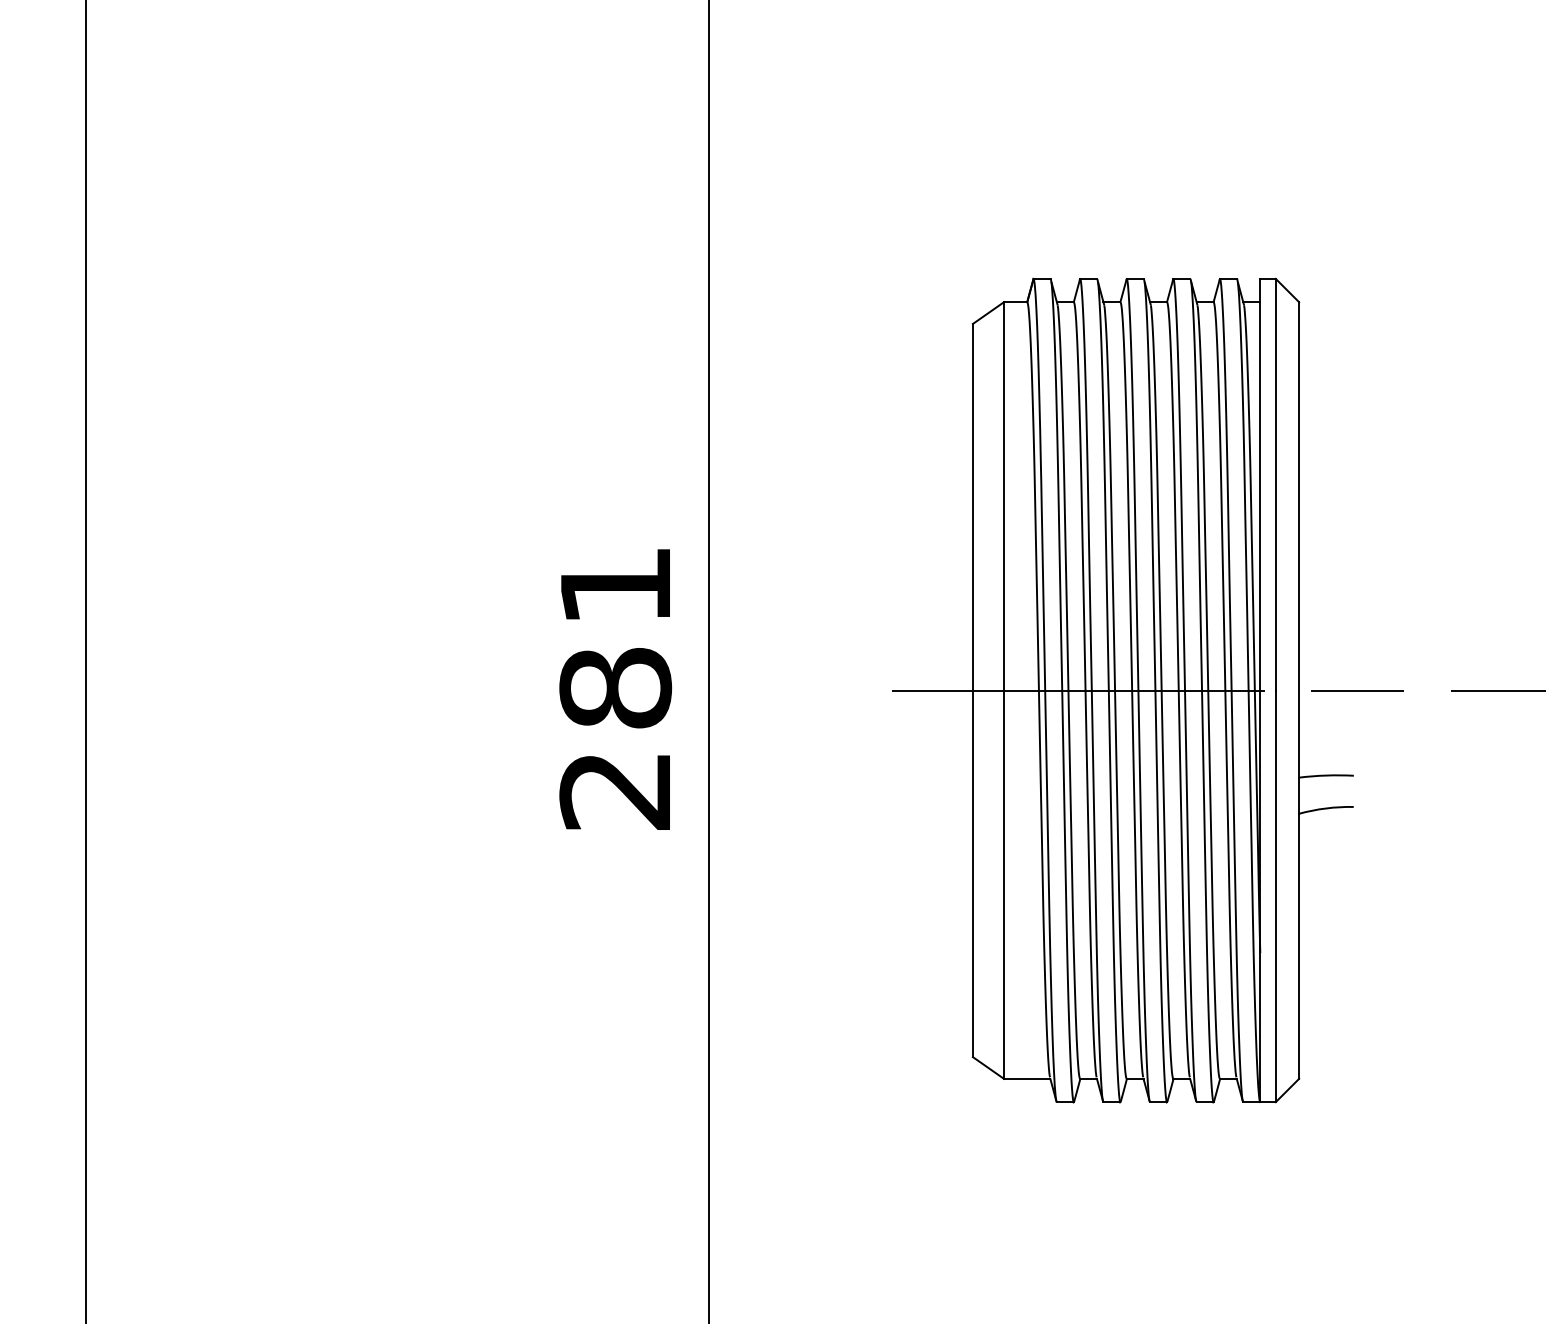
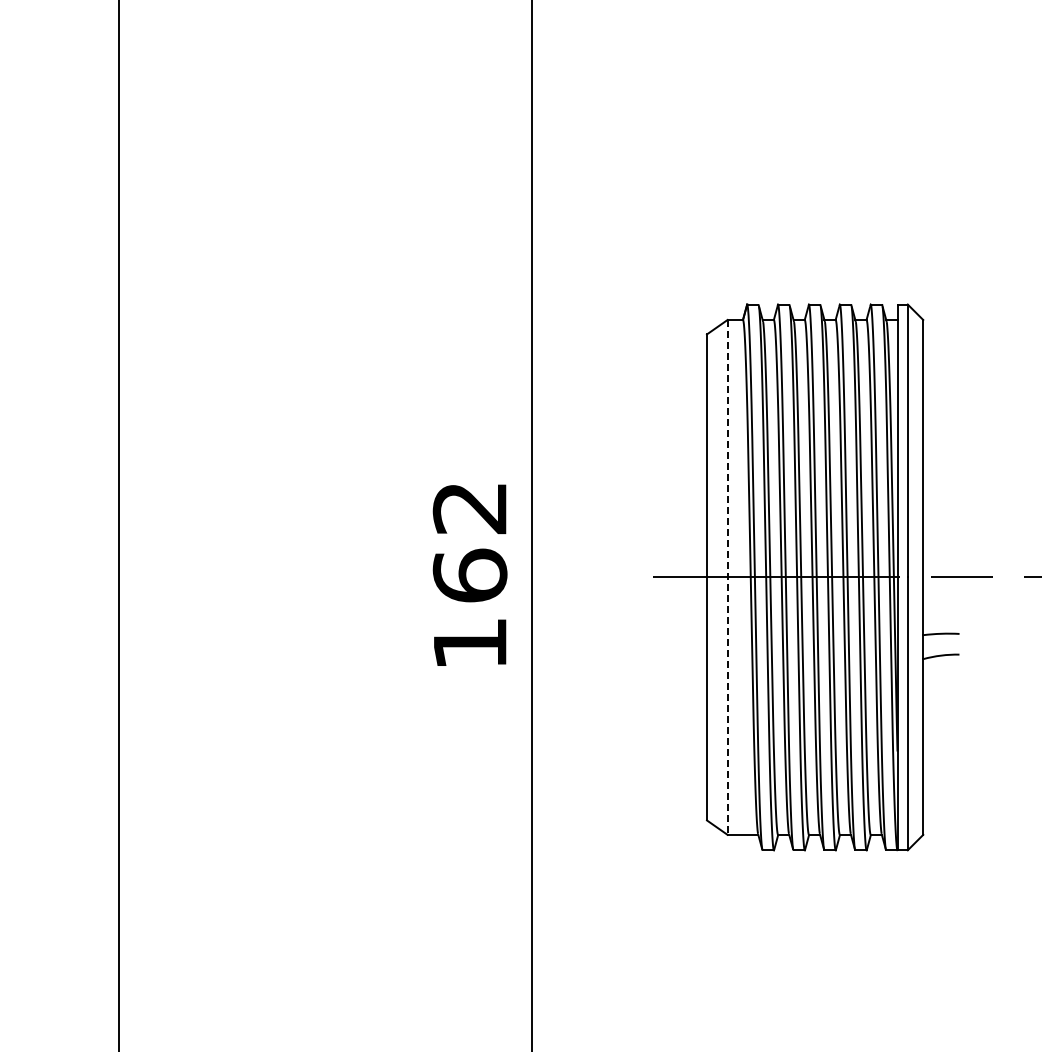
text: (614, 689) -> (469, 576), 281 -> 162
line: (1003, 690) -> (727, 577), solid -> dashed

